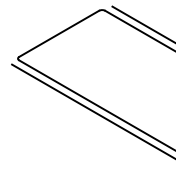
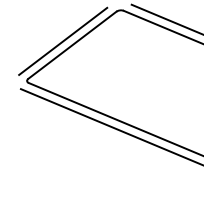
line: (51, 29) -> (62, 41), added

